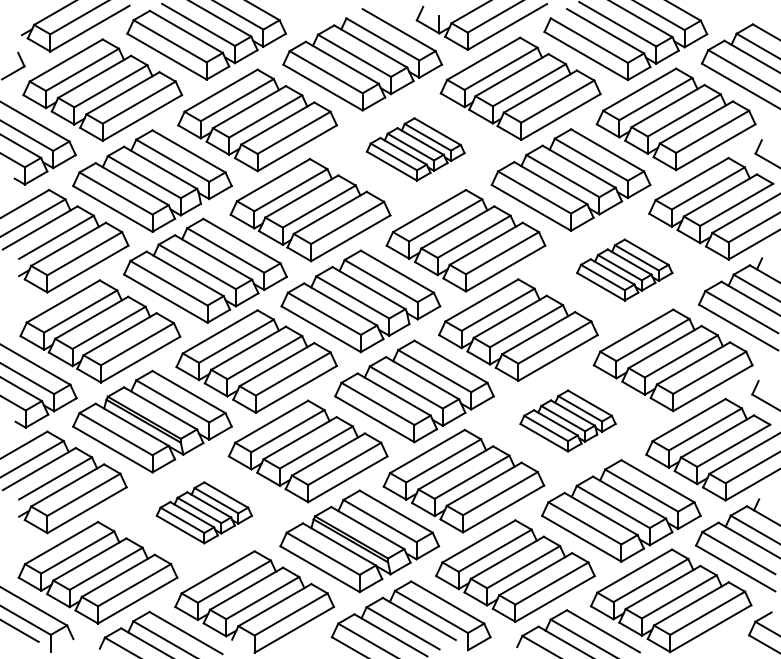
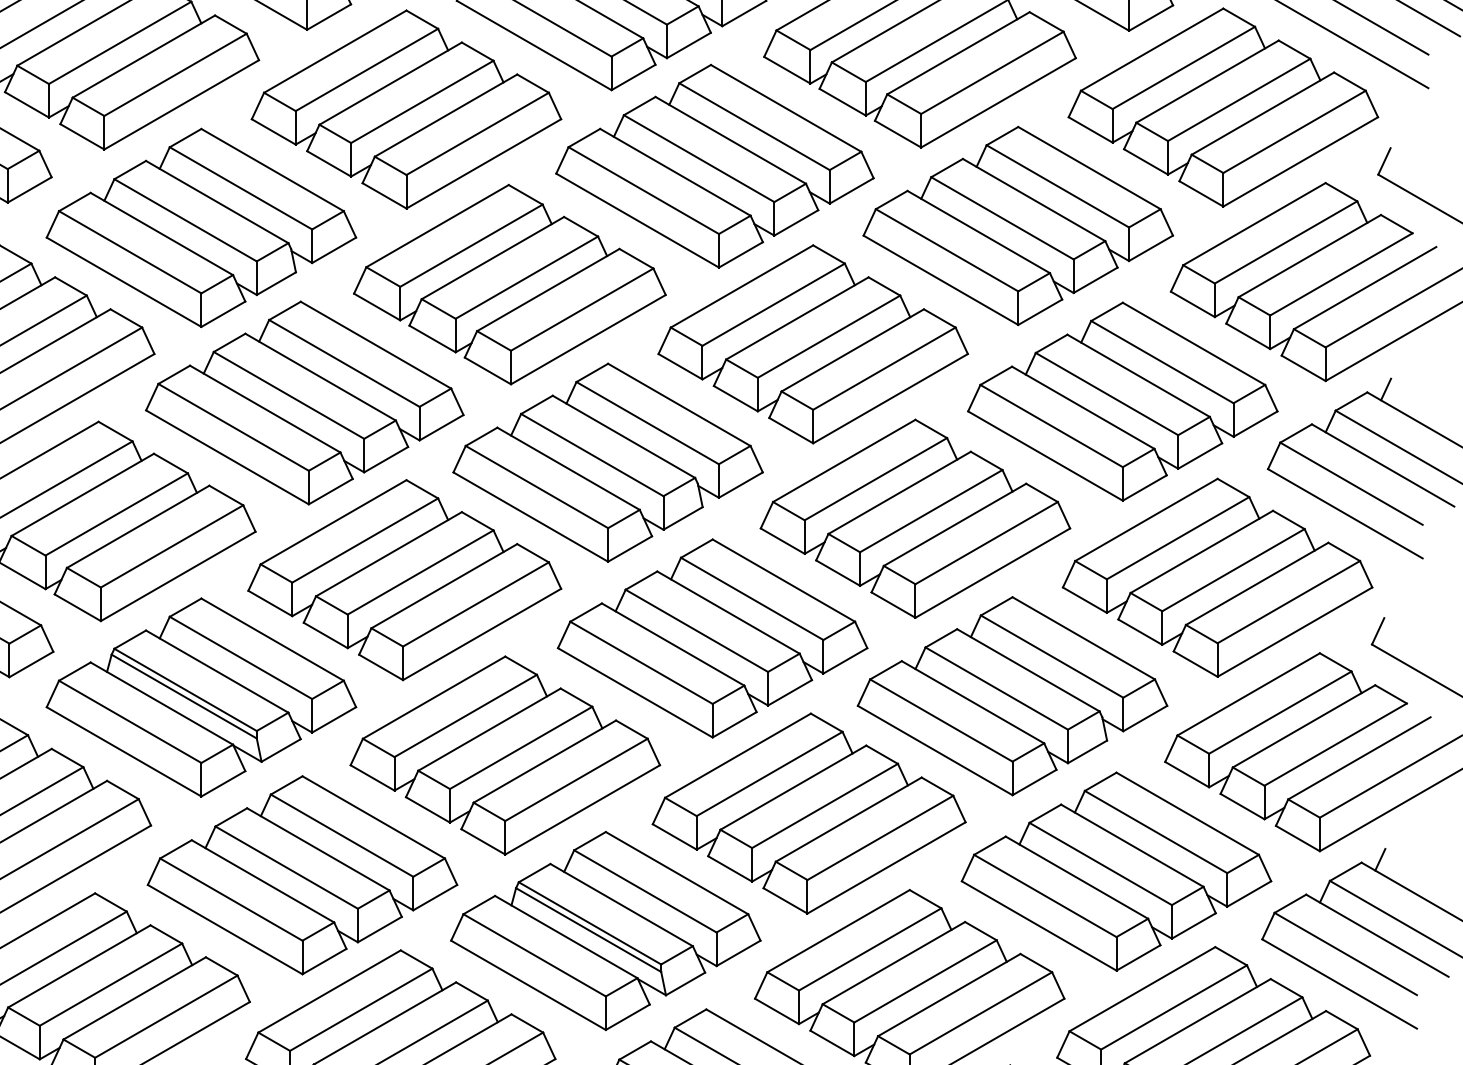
part: (415, 149) -> (714, 166), size x1.67
part: (624, 269) -> (1122, 400), size x1.67
part: (567, 420) -> (1011, 695), size x1.67
part: (204, 512) -> (302, 874), size x1.67

